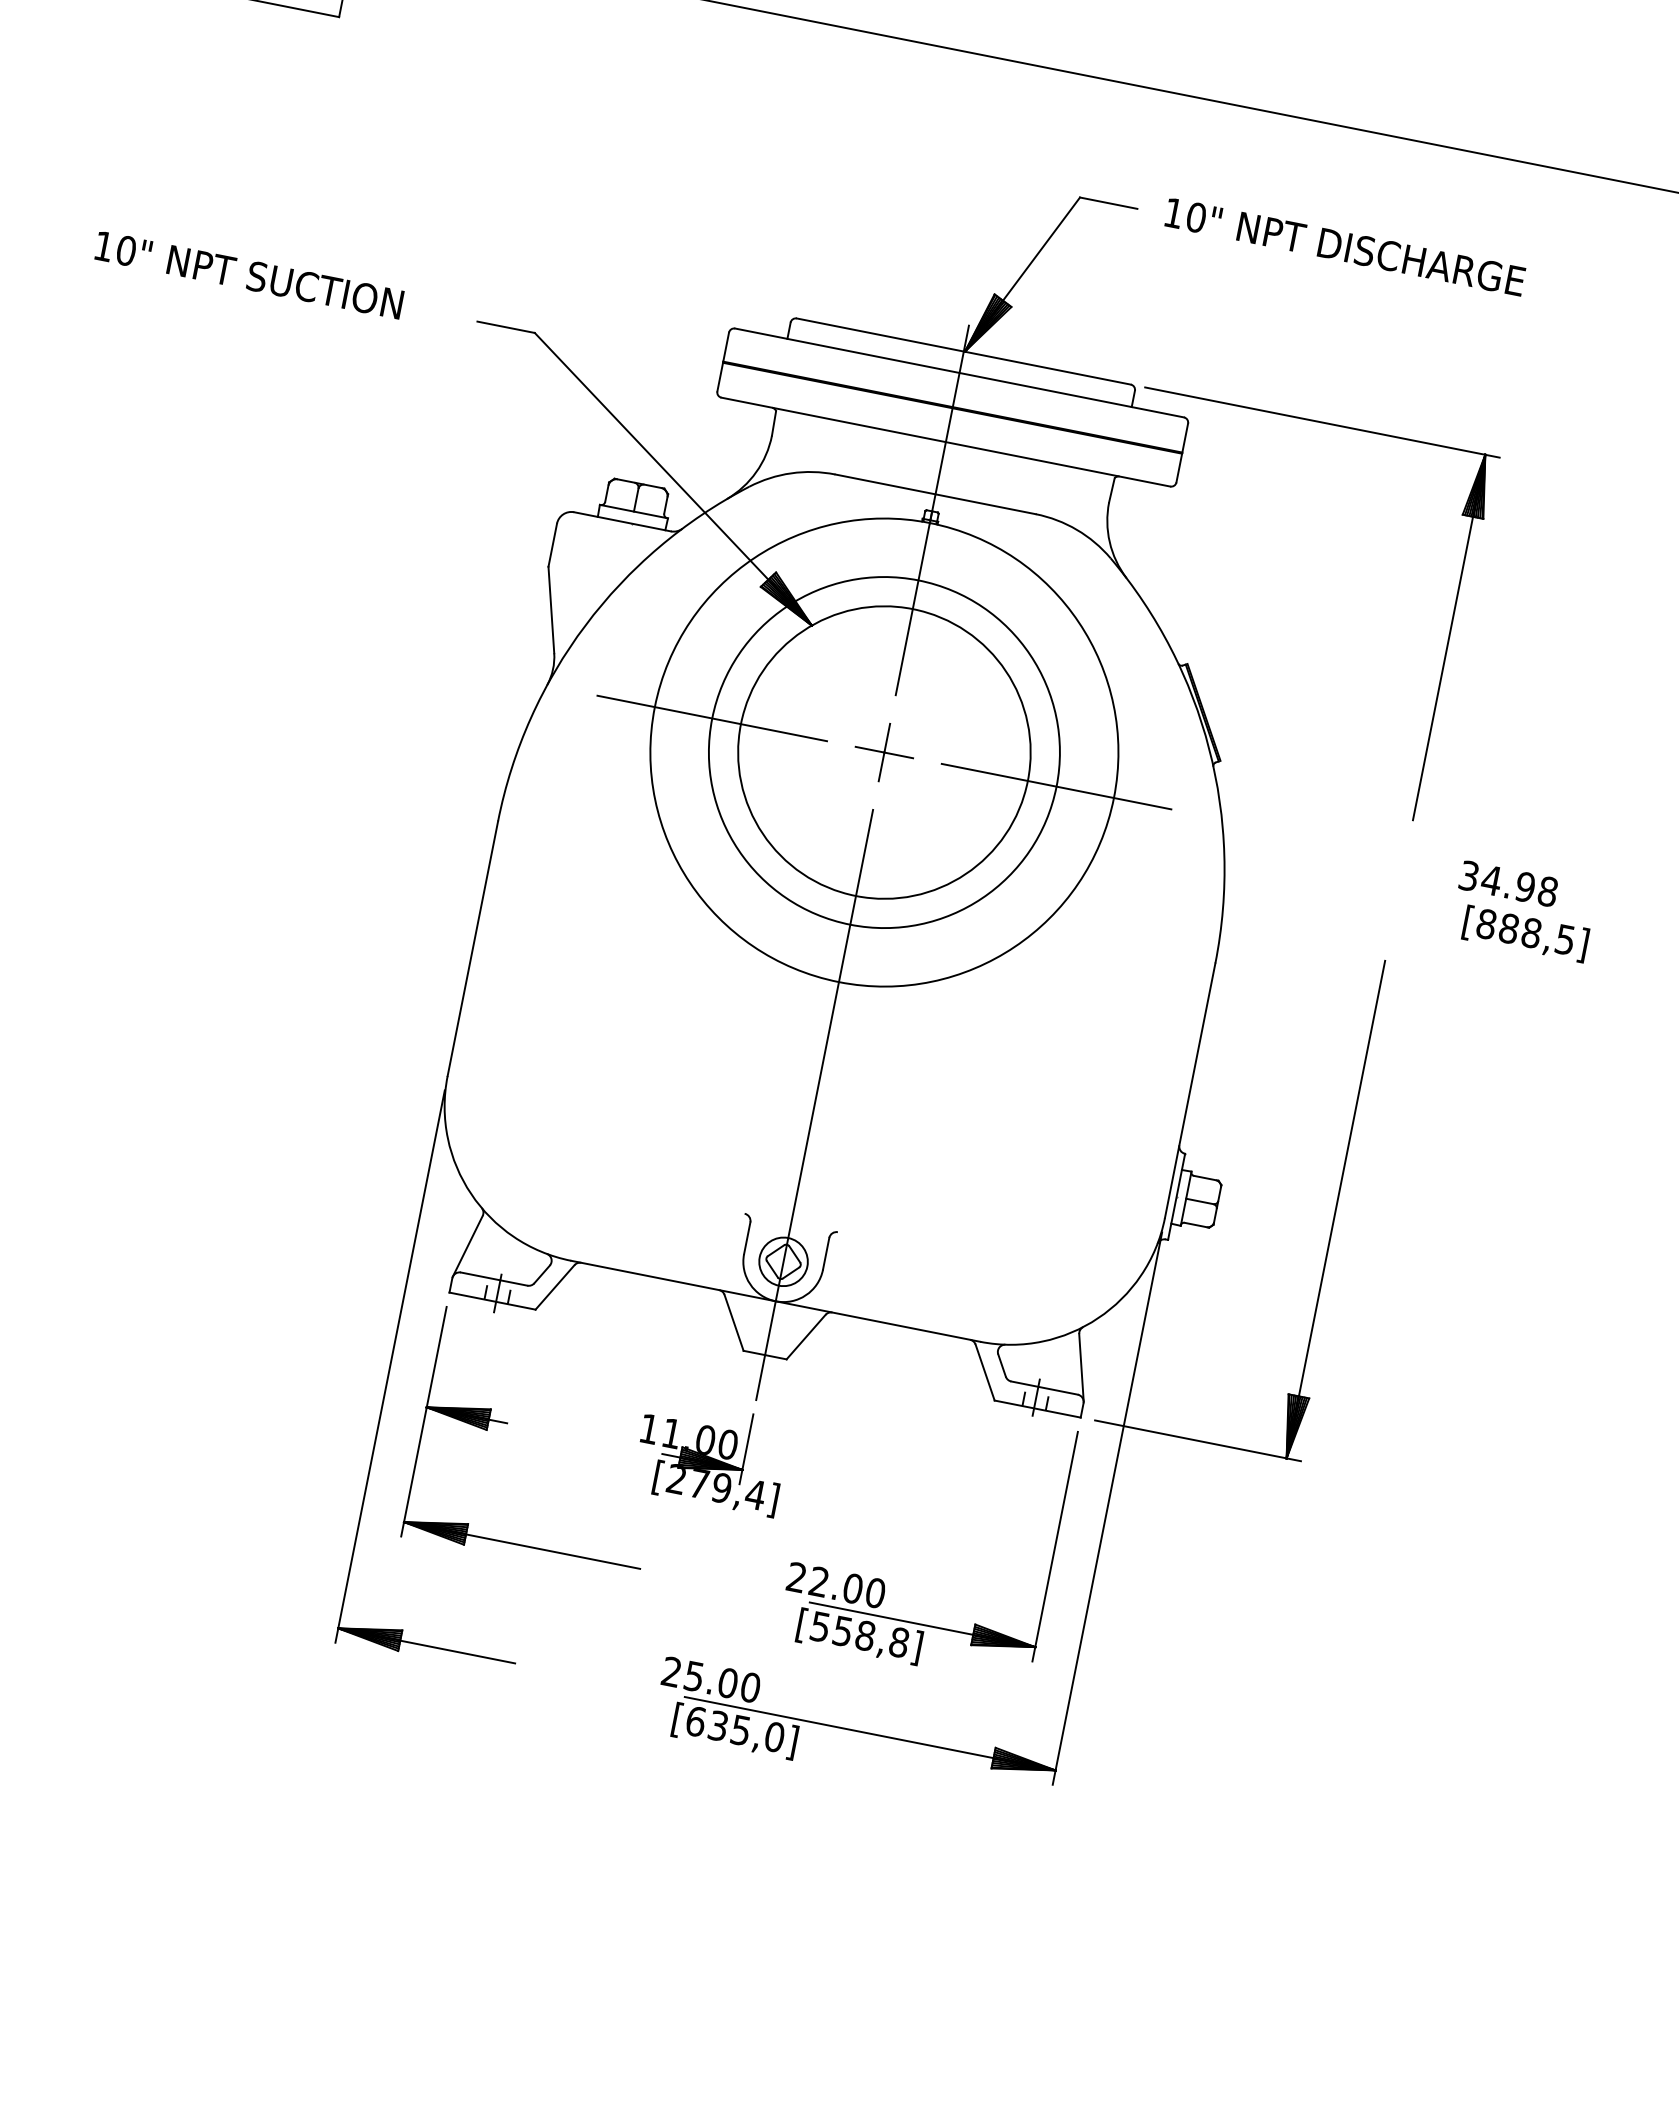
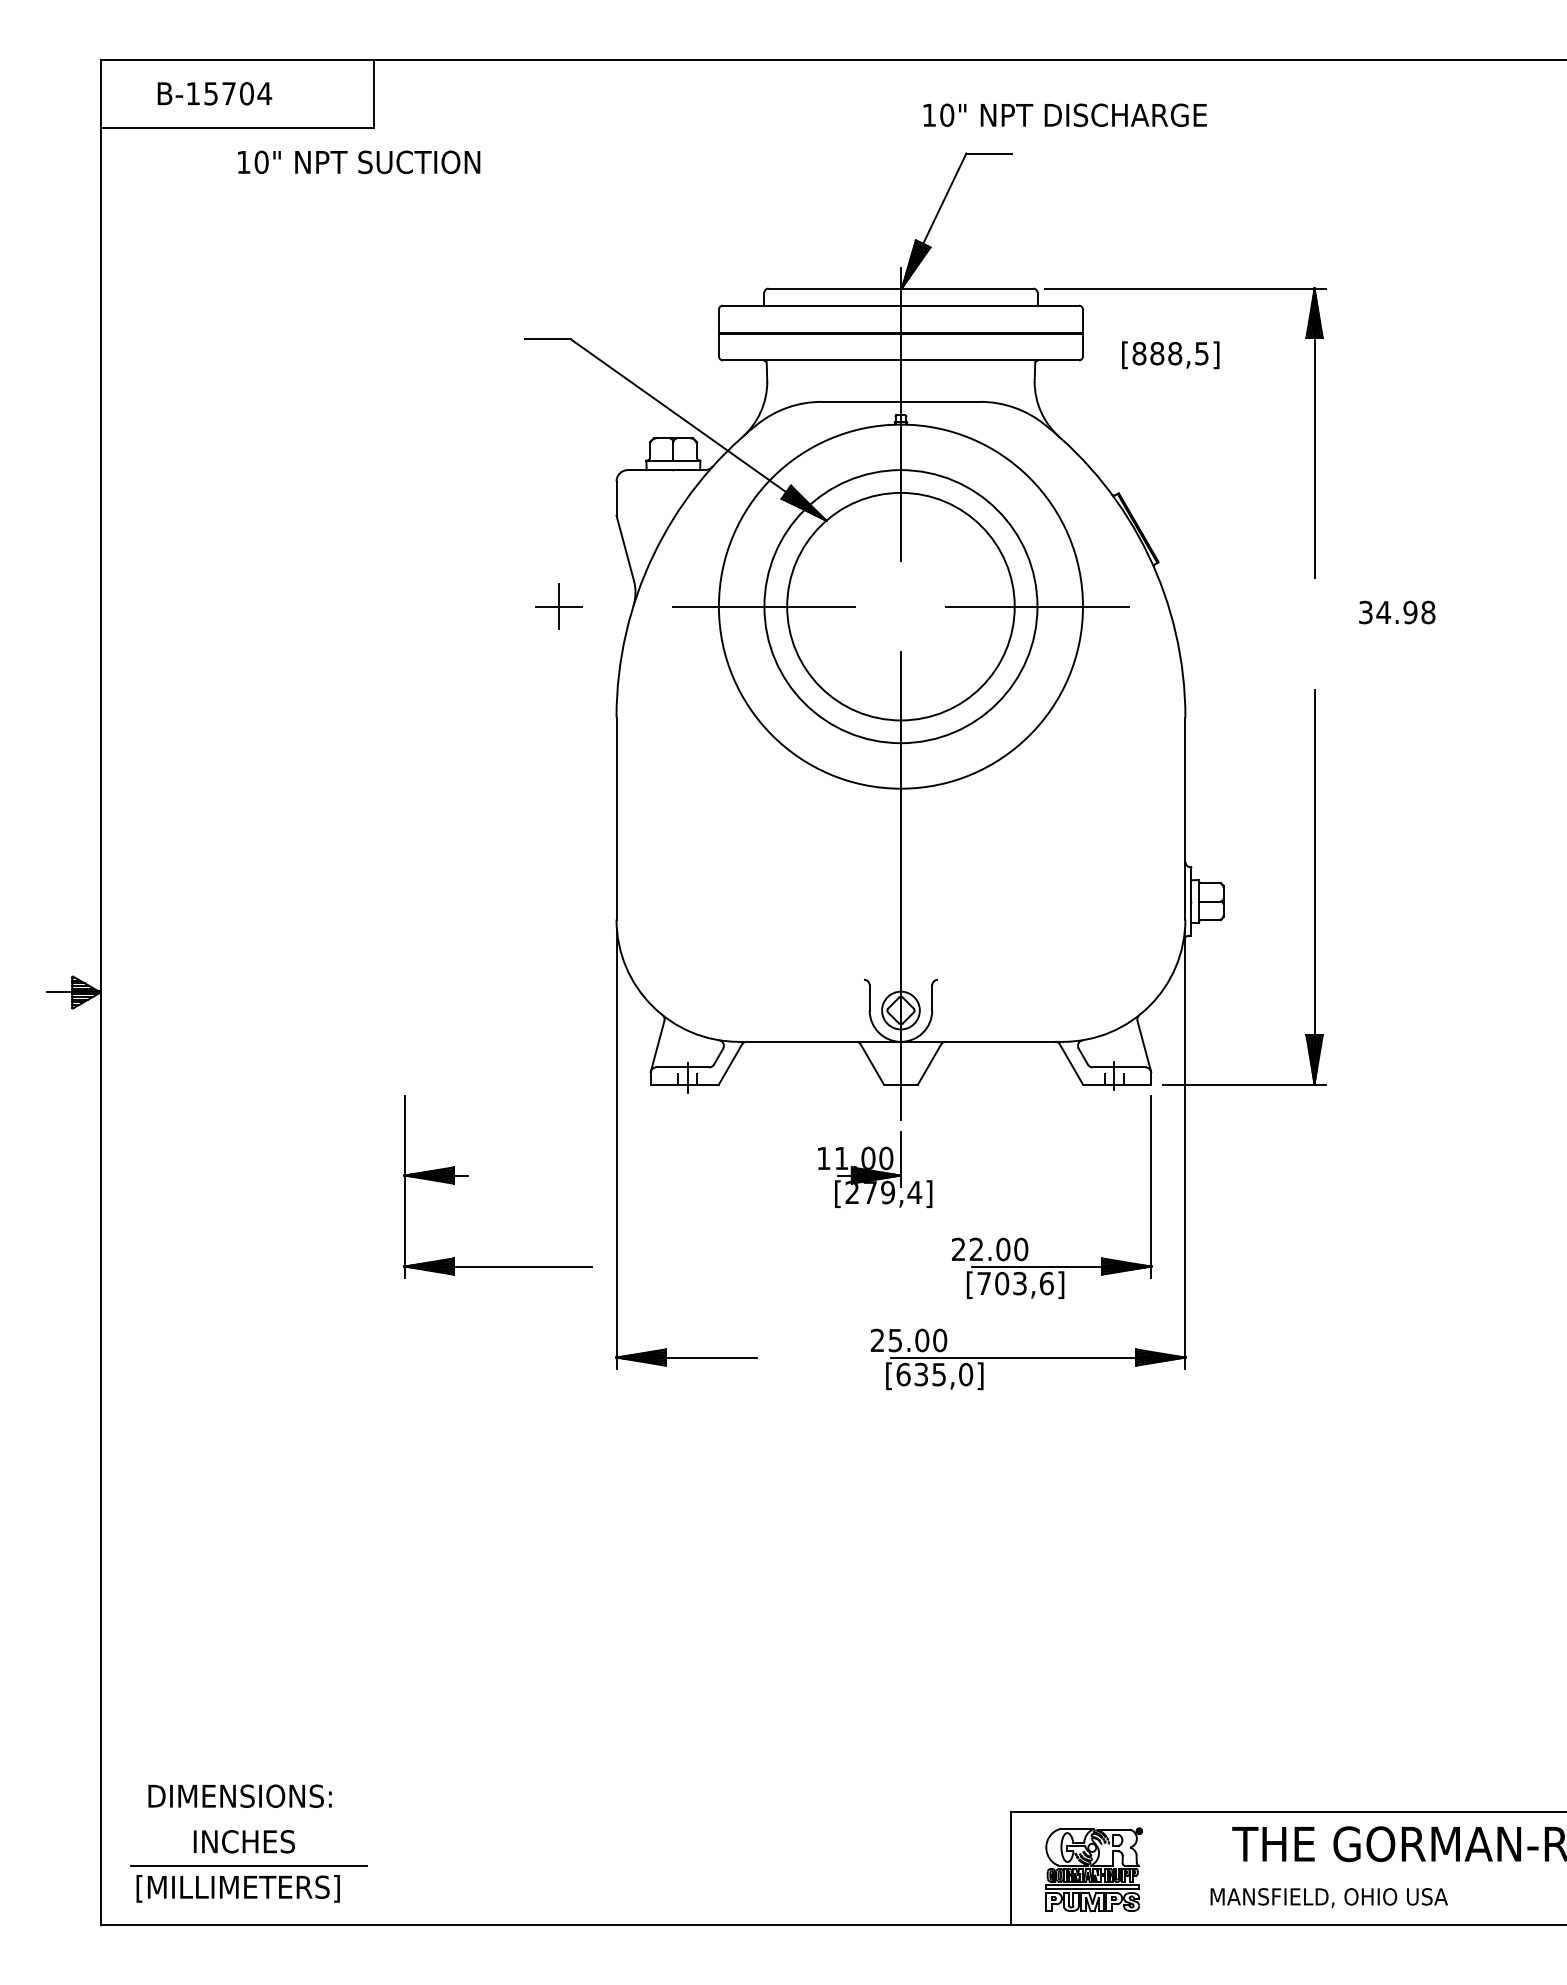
text: (1344, 245) -> (1064, 114), moved
text: (249, 275) -> (359, 162), moved
part: (883, 752) -> (558, 606), moved
text: (1525, 934) -> (1170, 355), moved
part: (507, 1424) -> (468, 1176), moved
text: (859, 1634) -> (1015, 1283), [558,8] -> [703,6]

